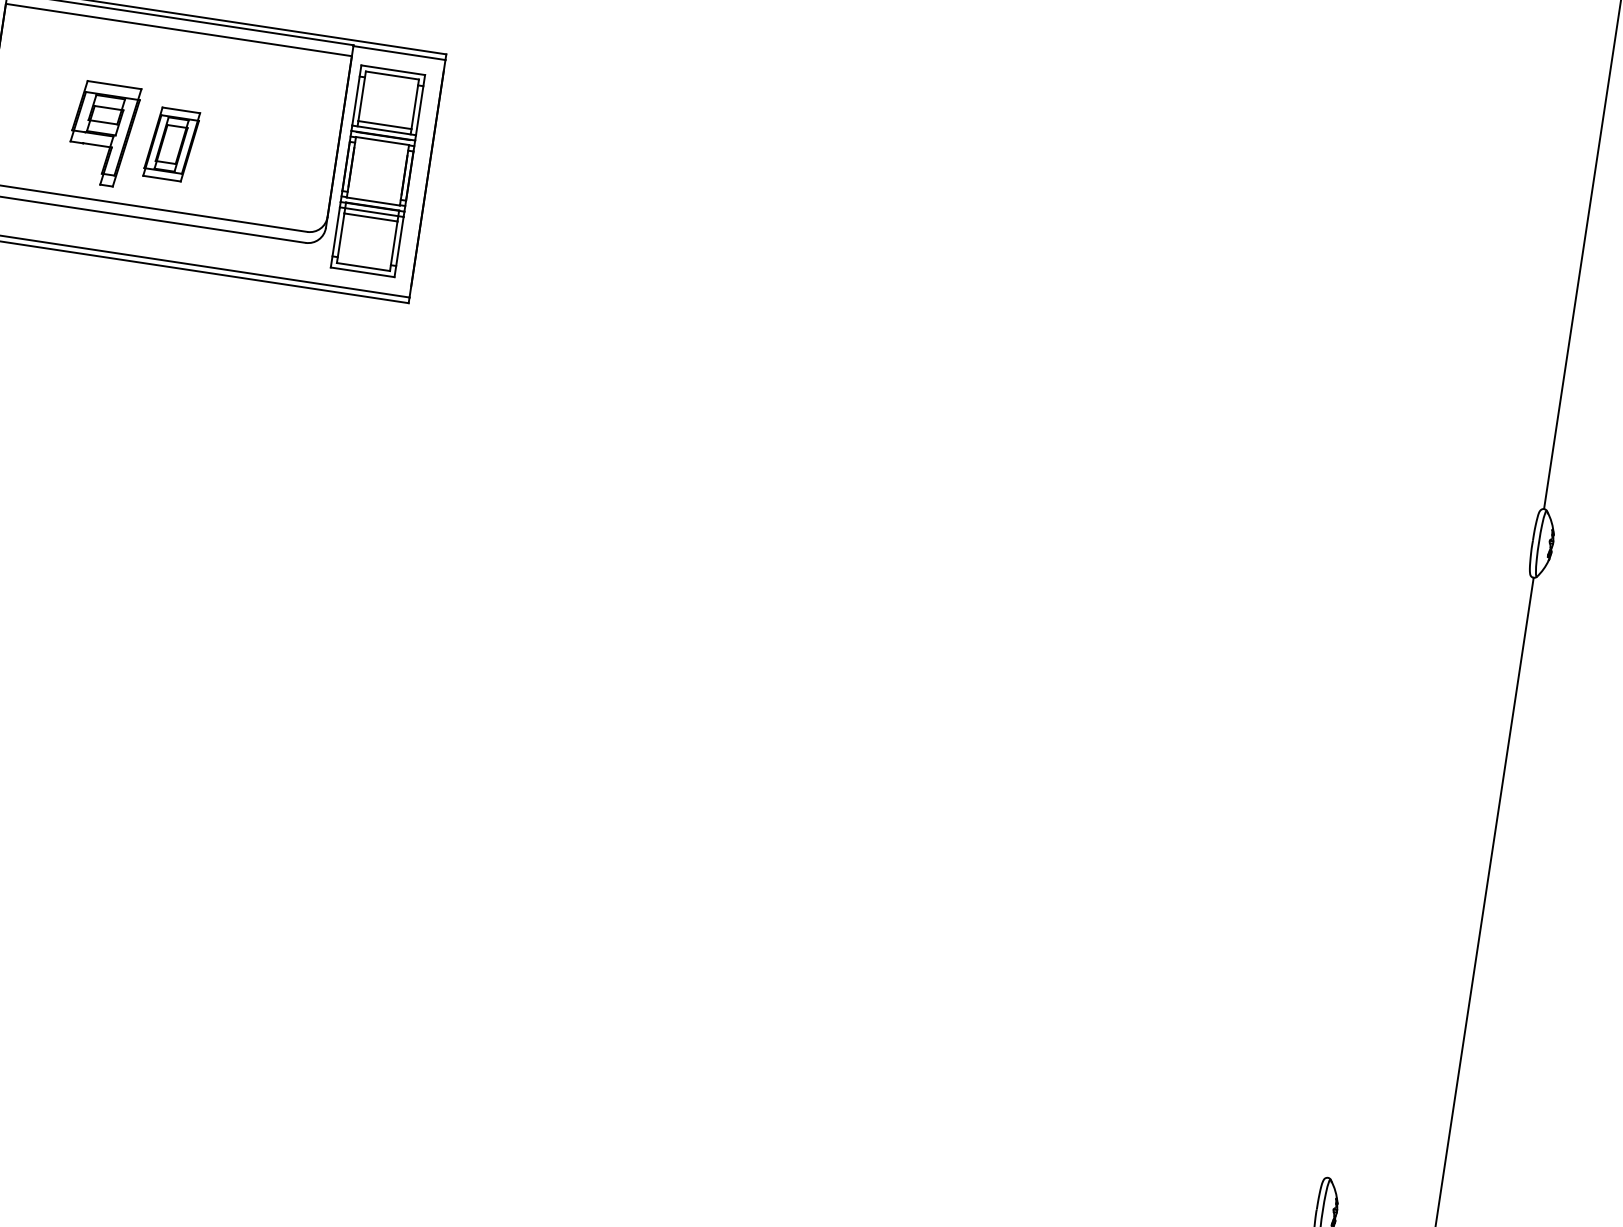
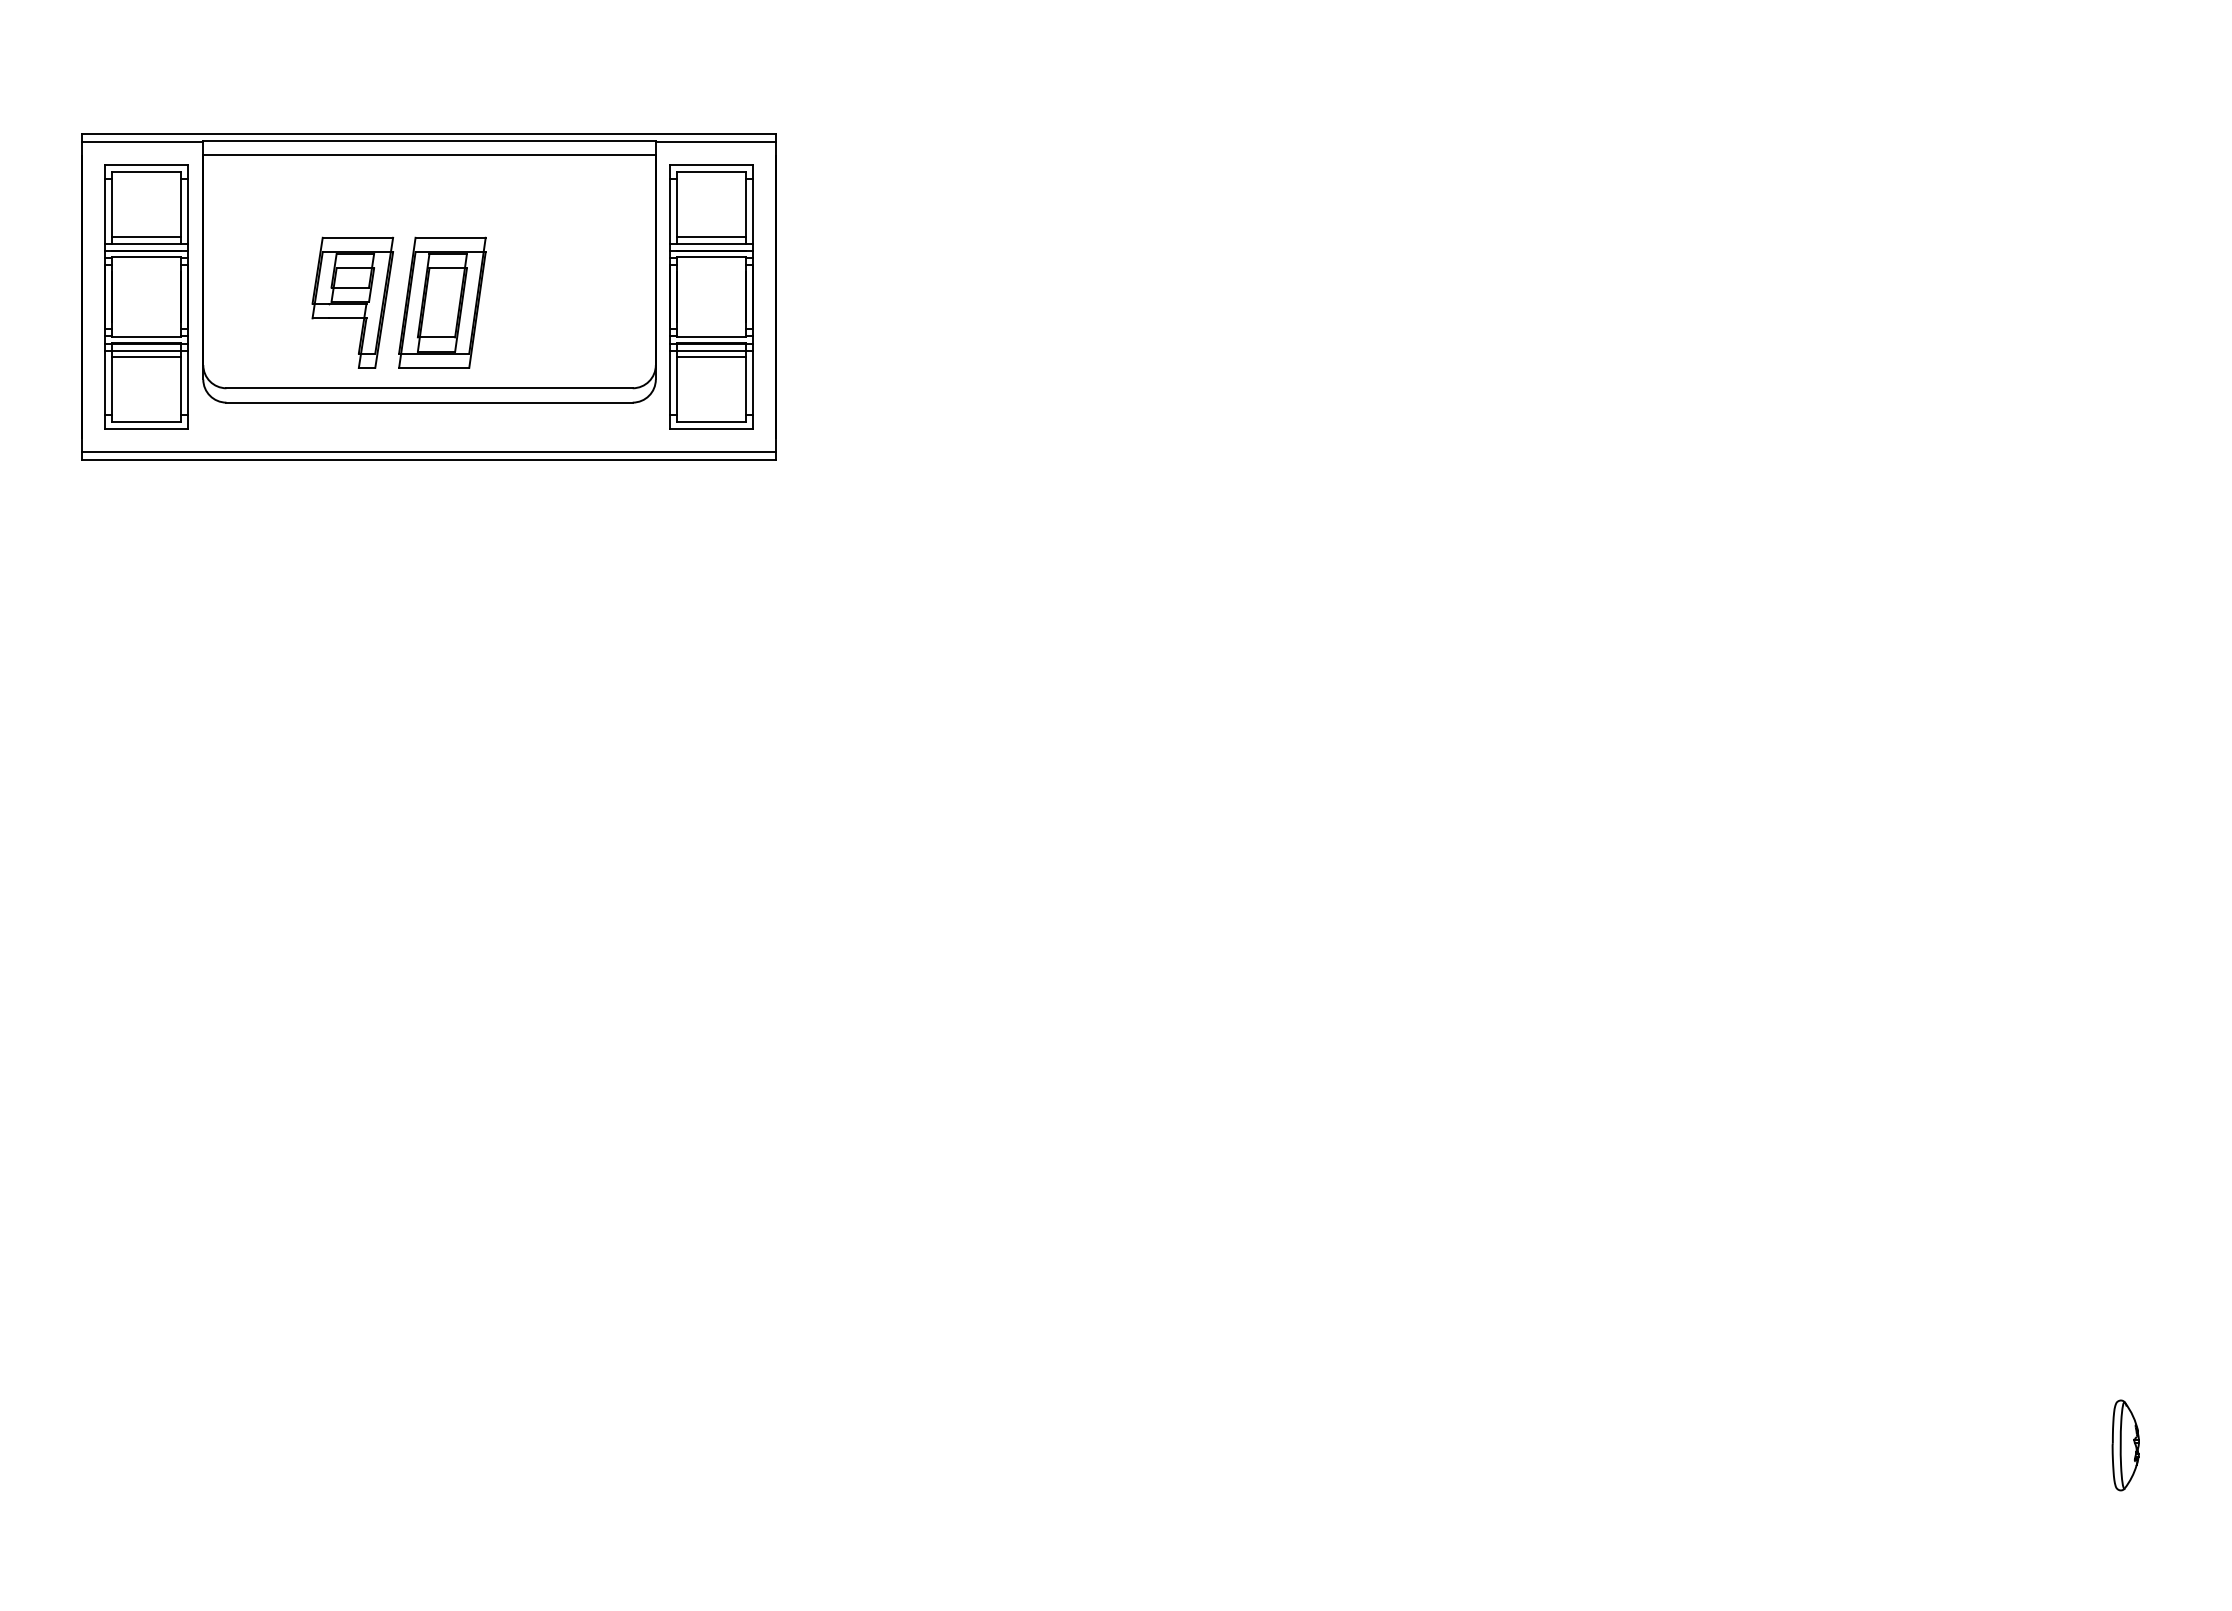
part: (171, 144) -> (442, 302), size x1.43

